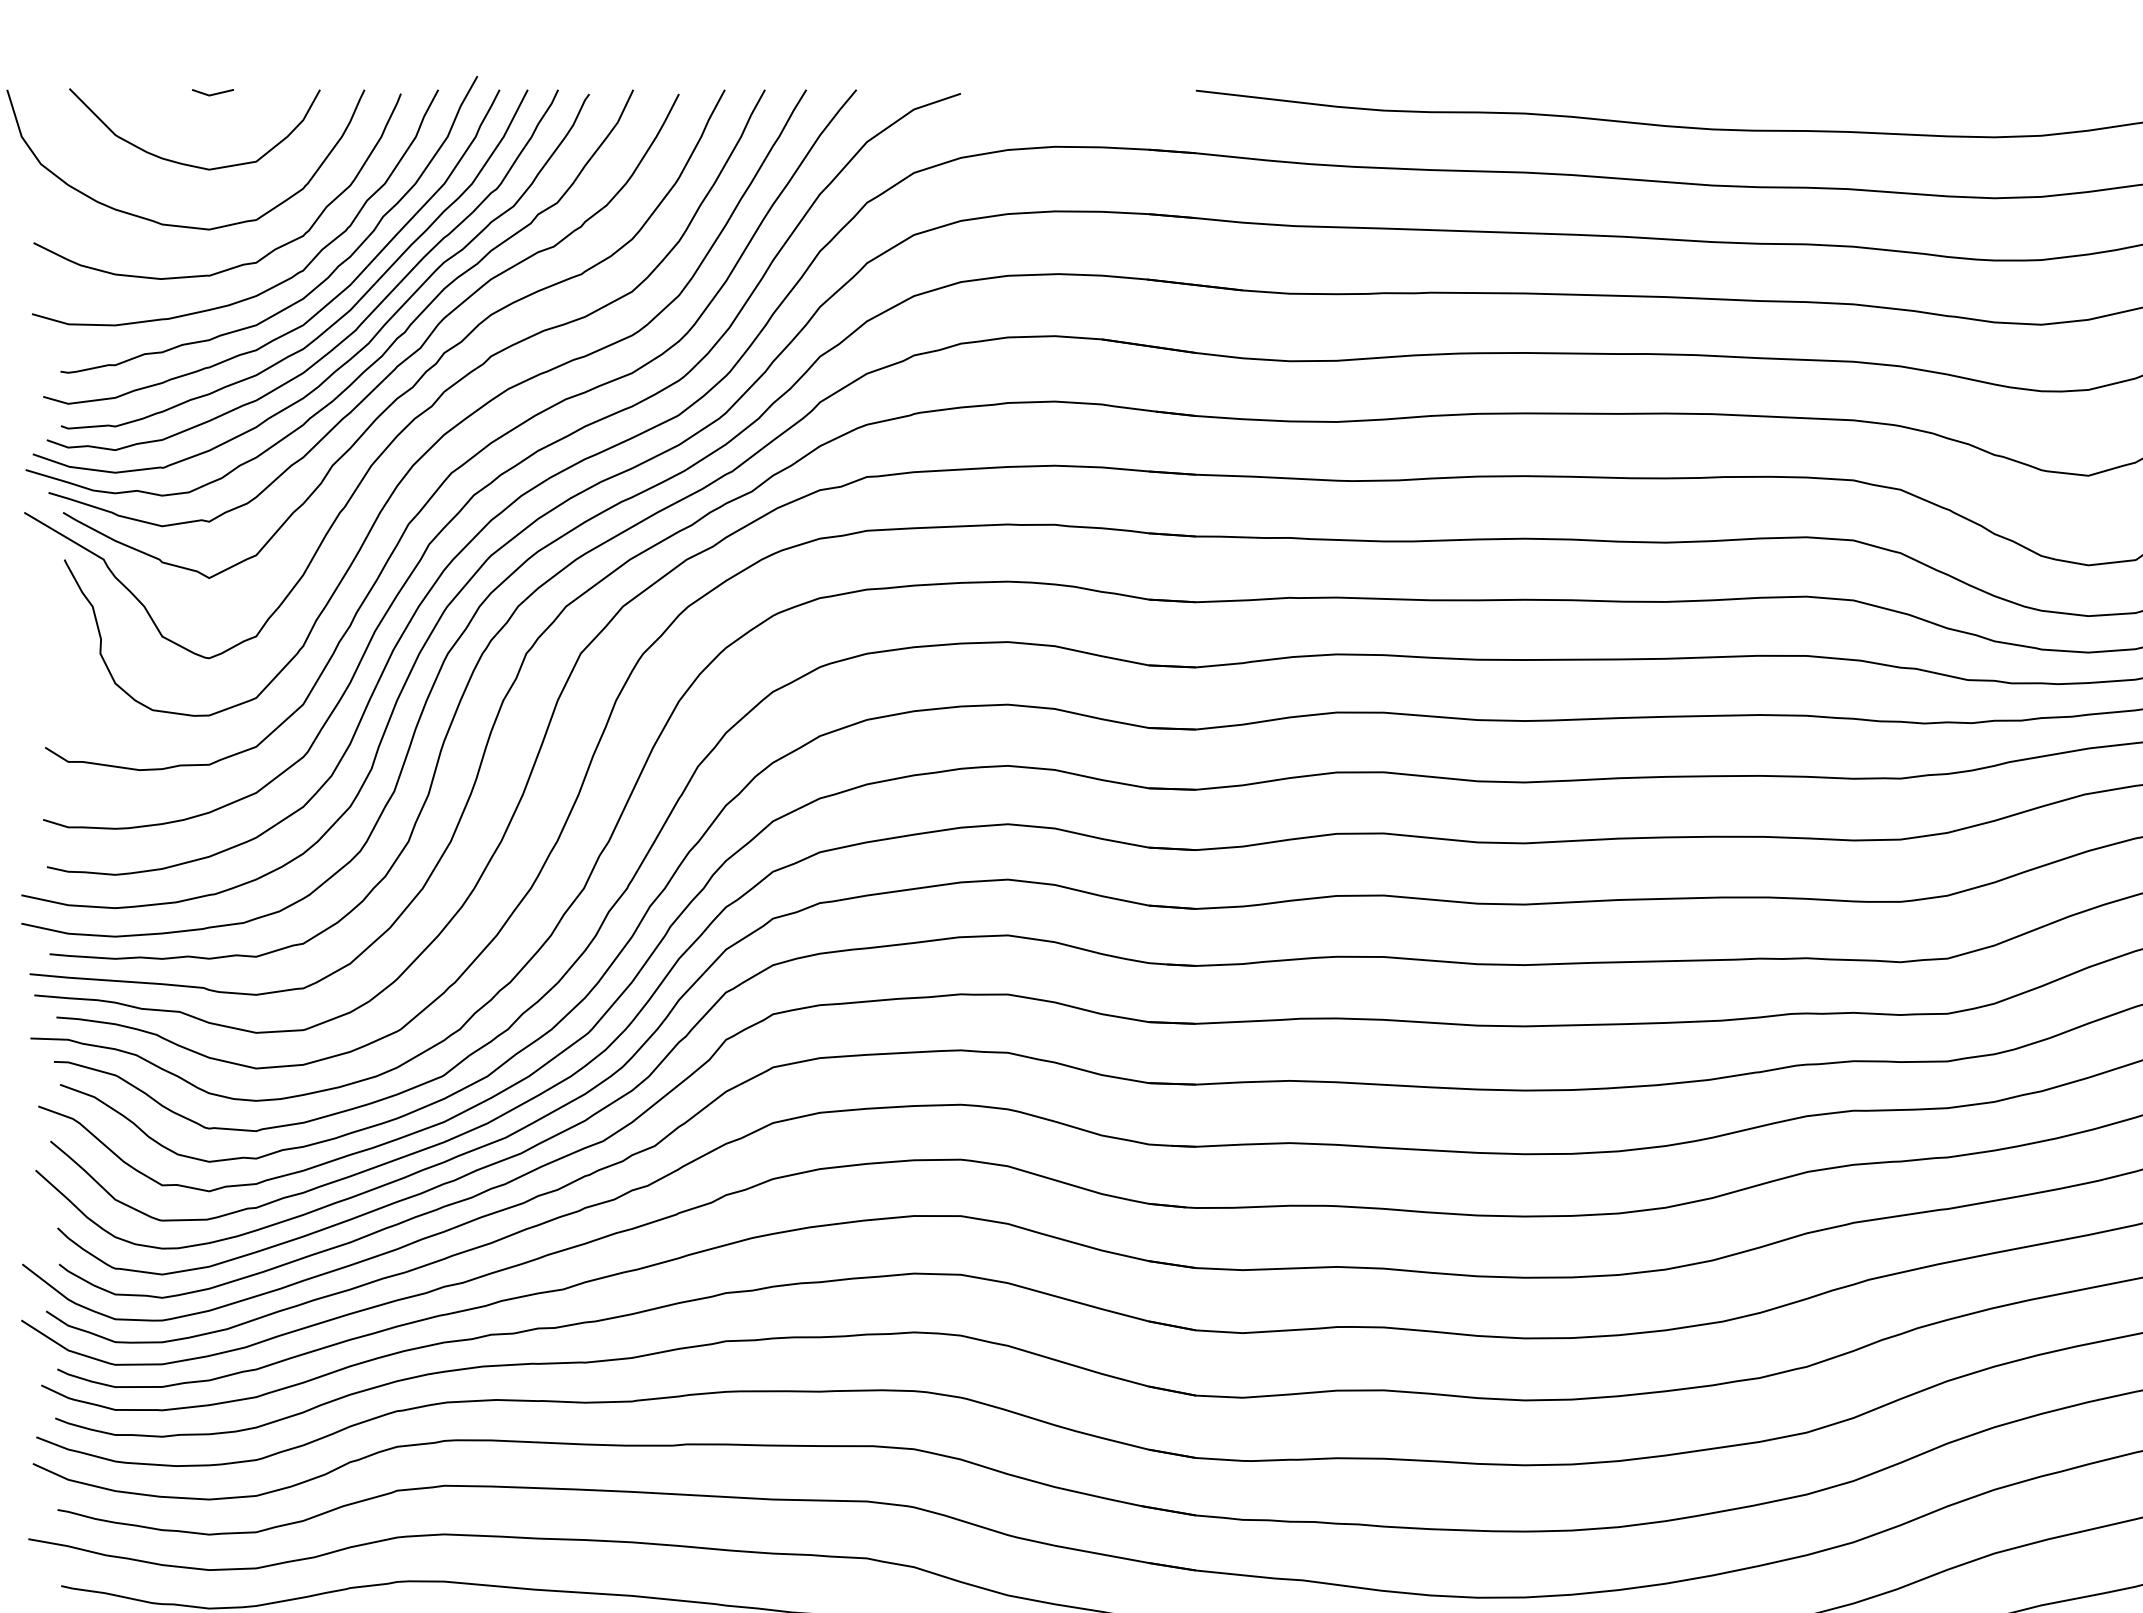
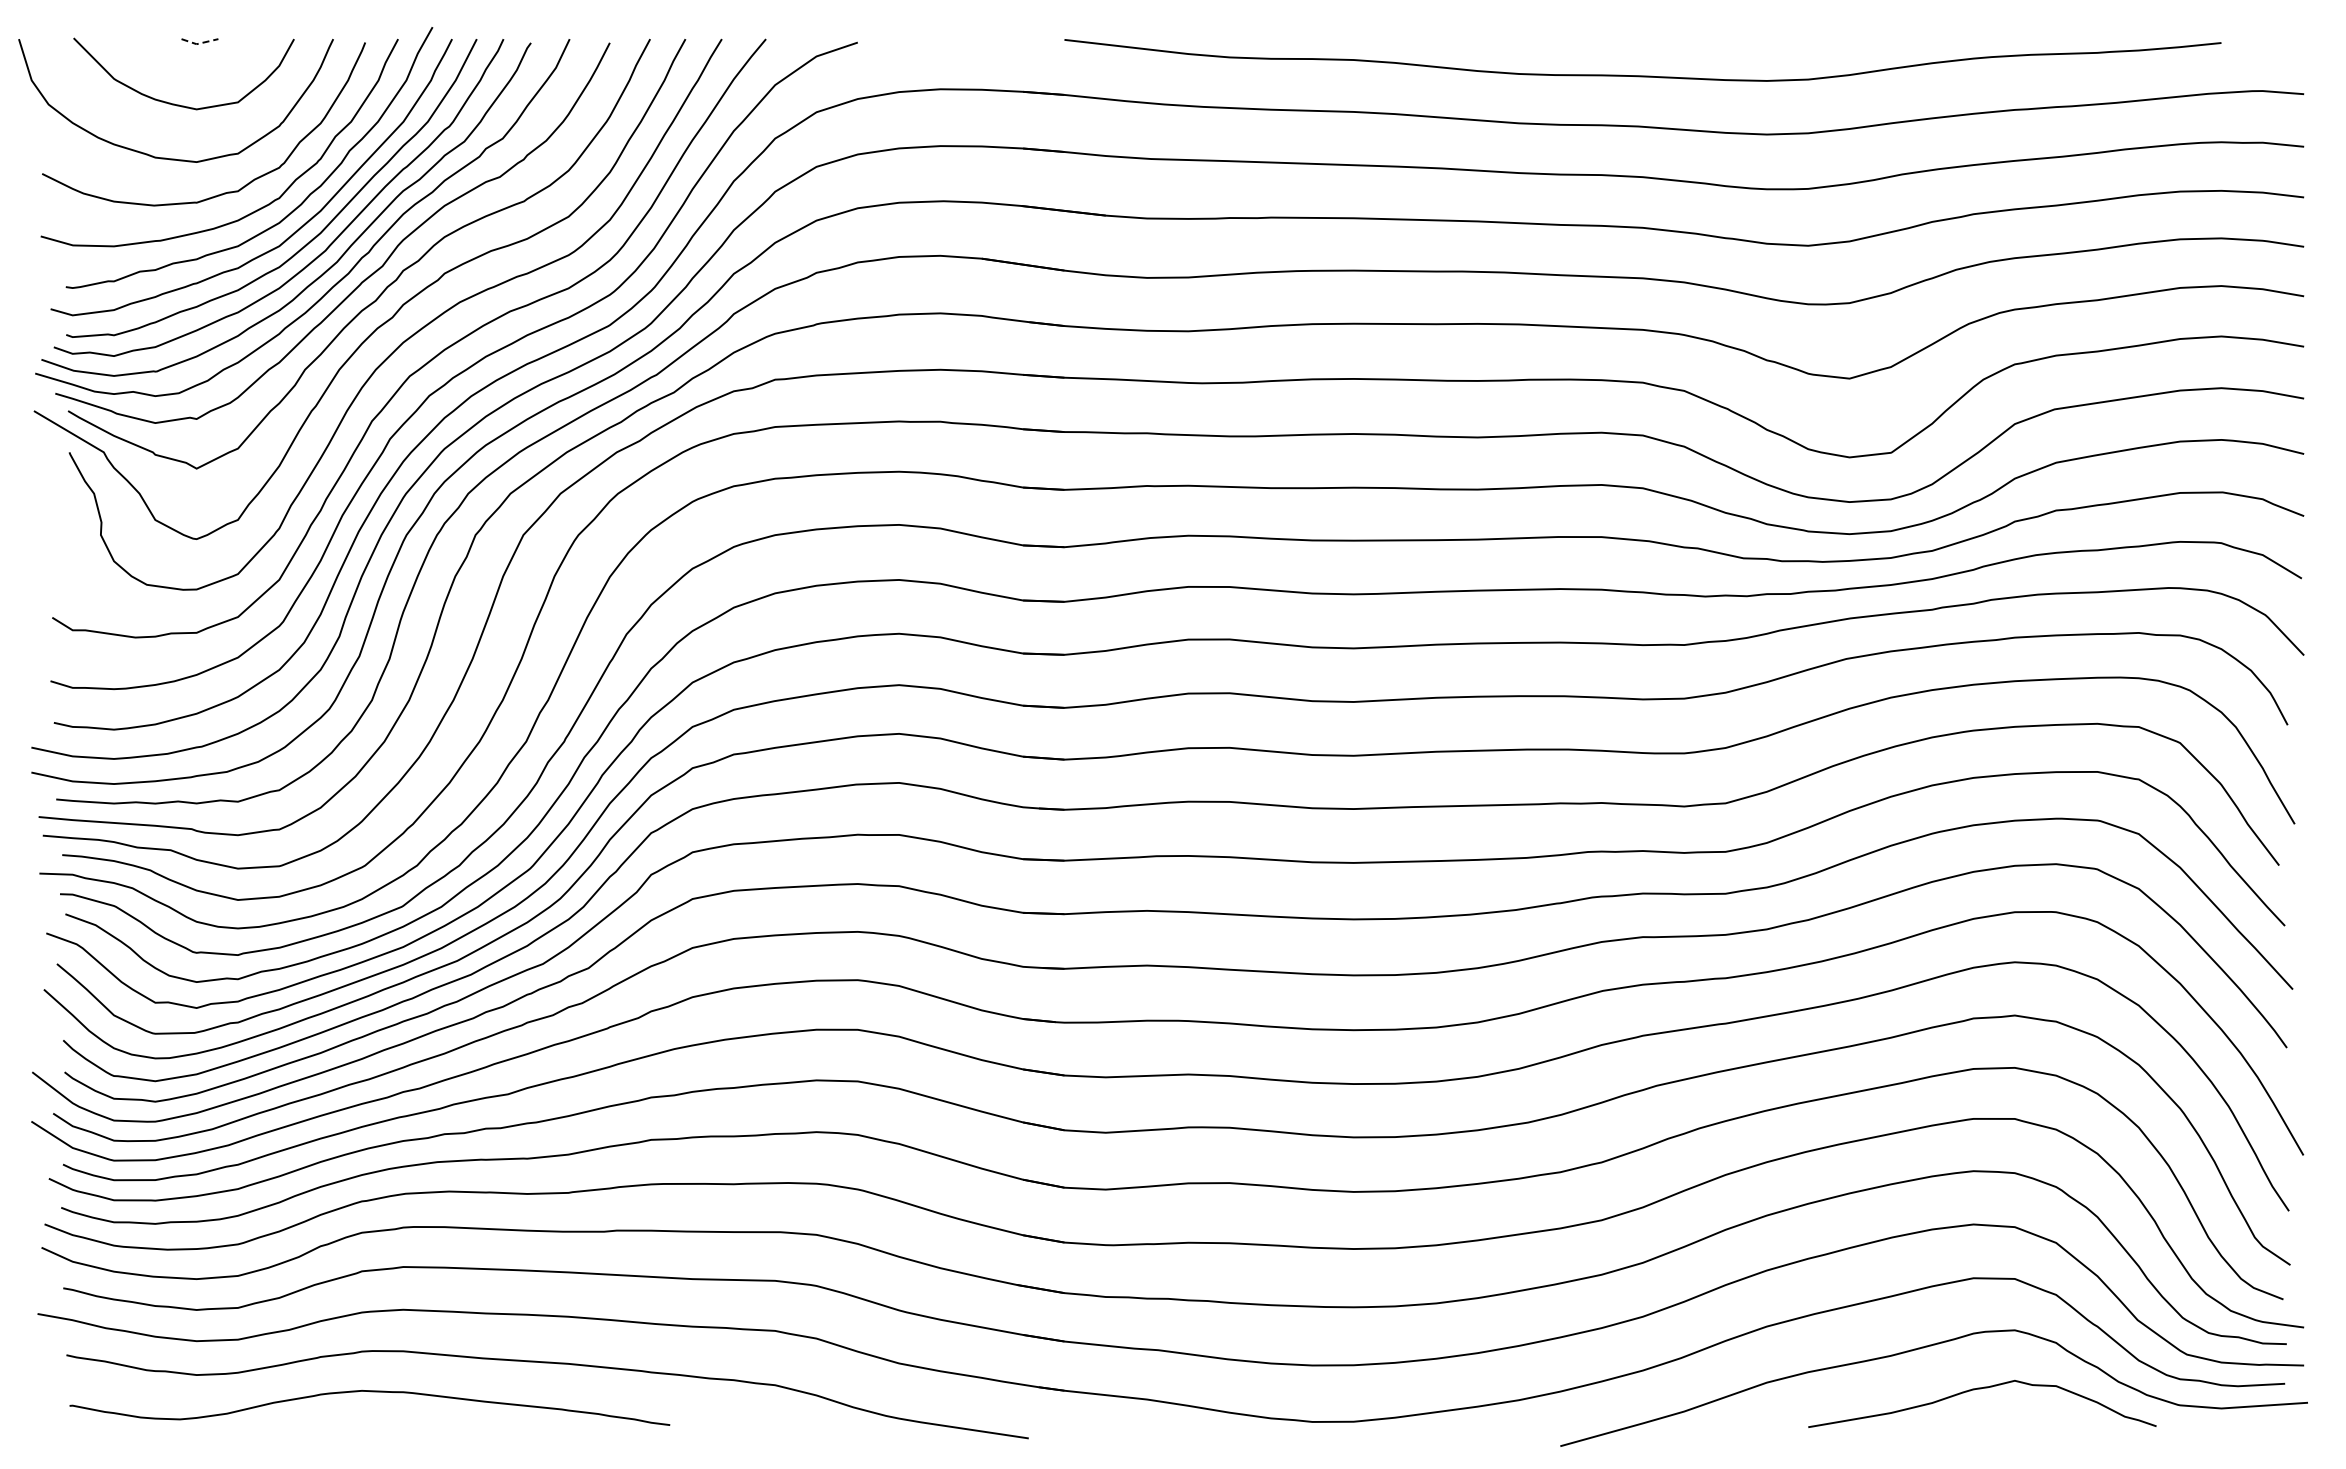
line: (212, 94) -> (199, 43), solid -> dashed

